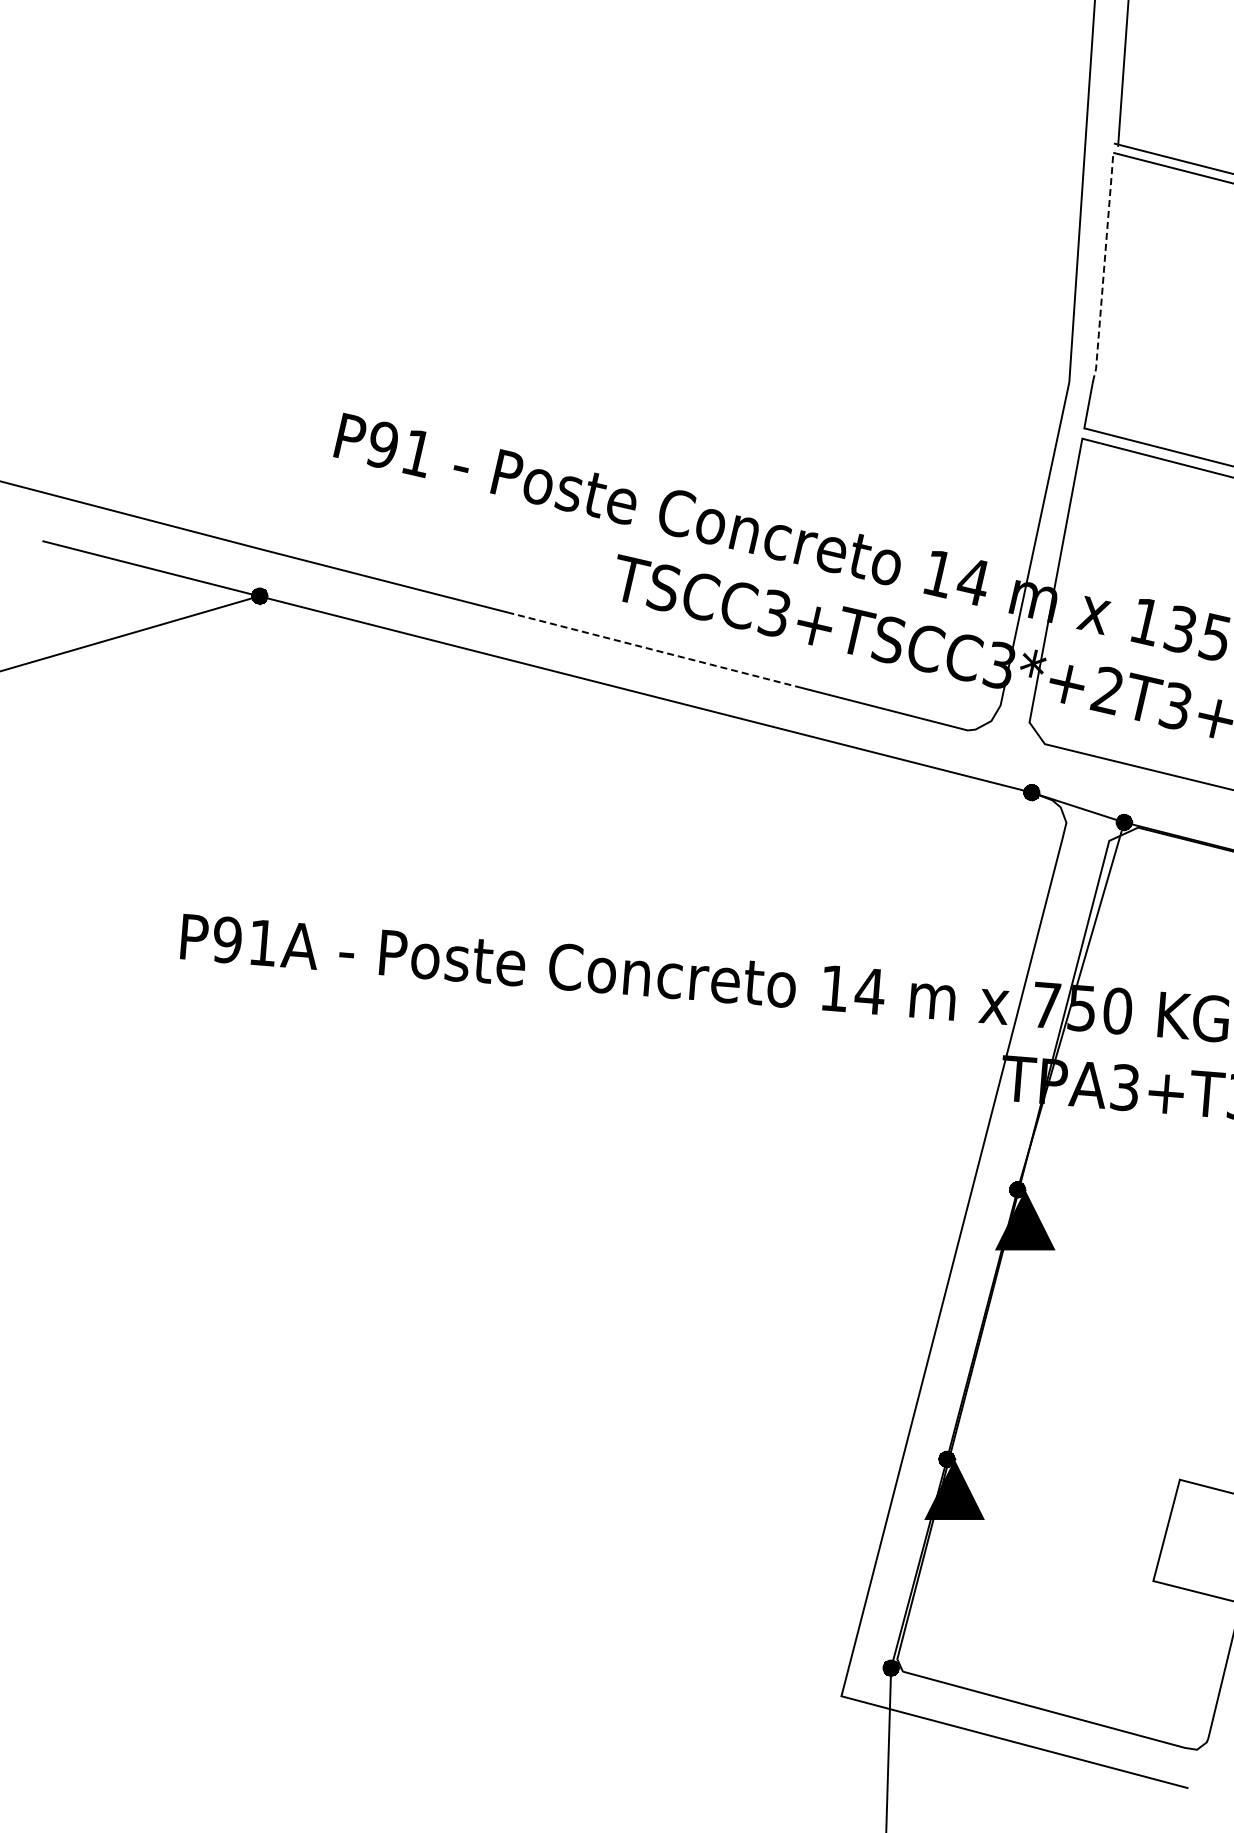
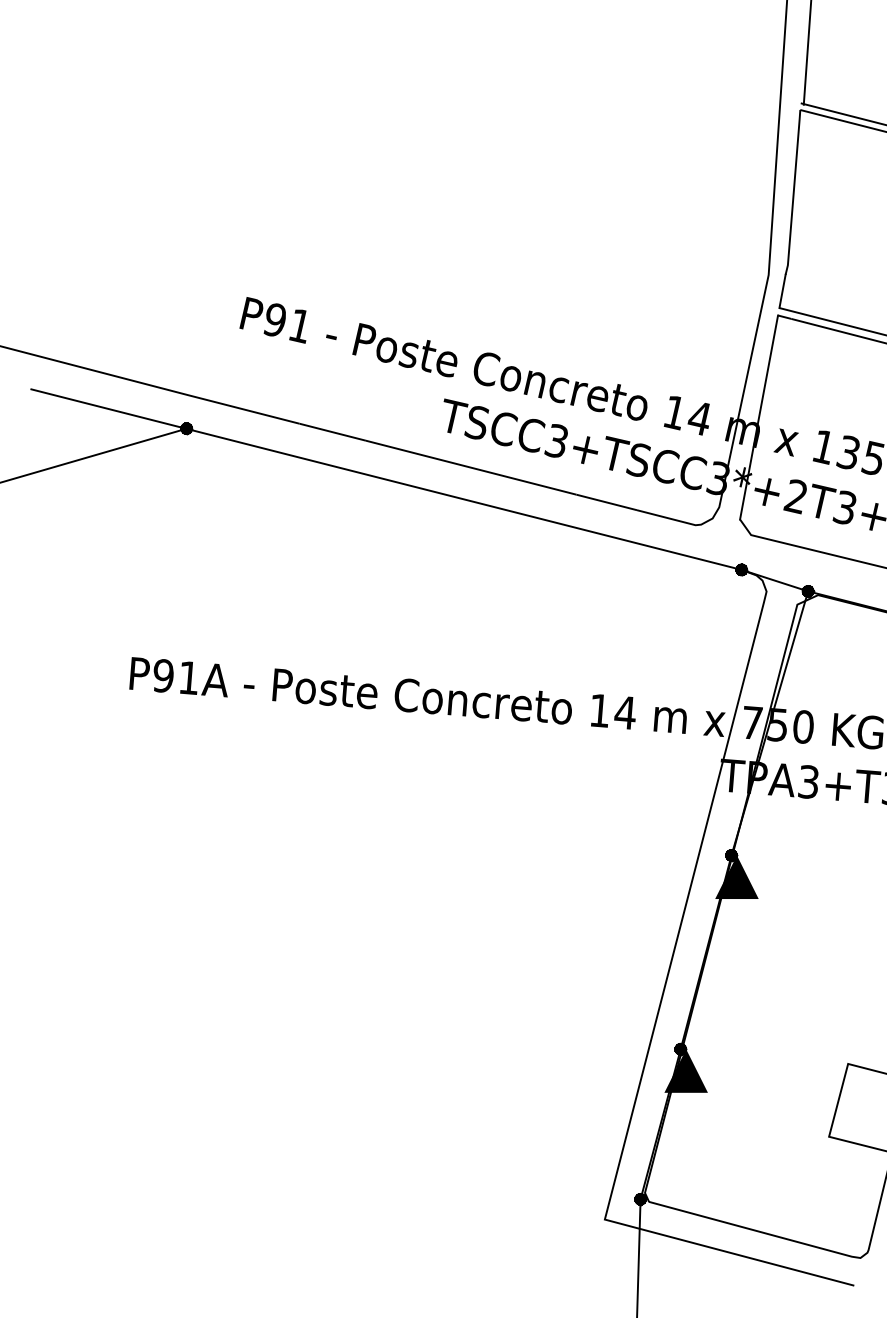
line: (1104, 267) -> (793, 192), dashed -> solid
line: (654, 650) -> (470, 467), dashed -> solid

